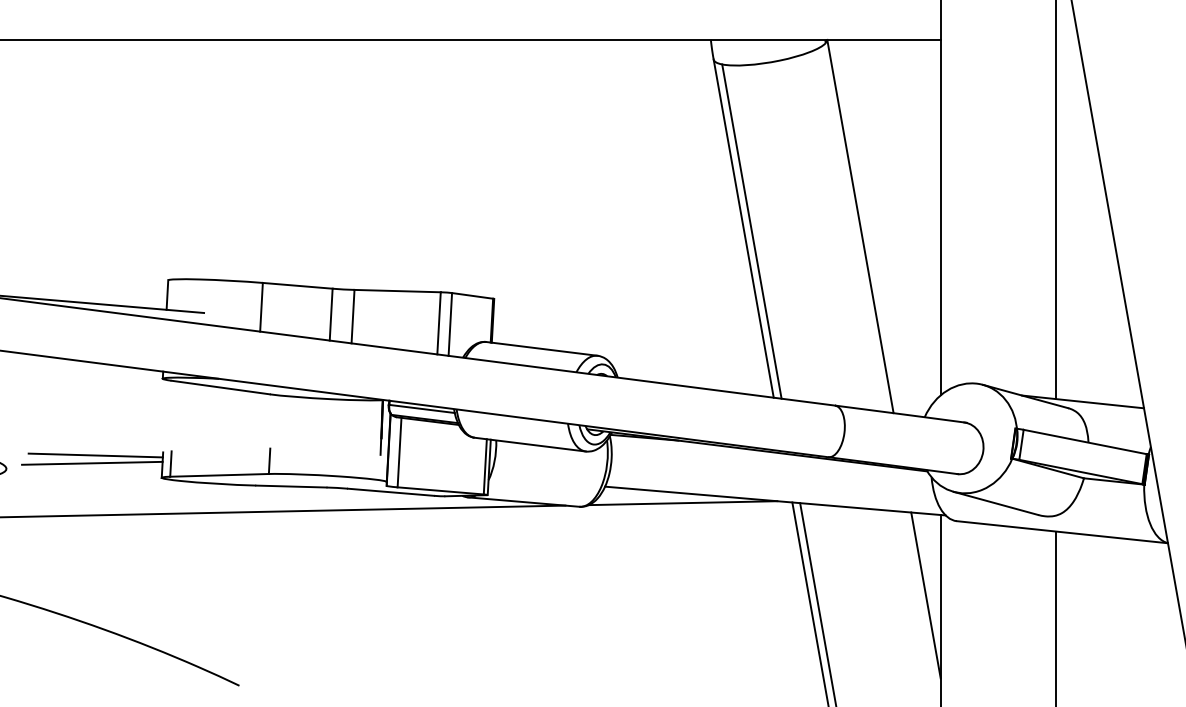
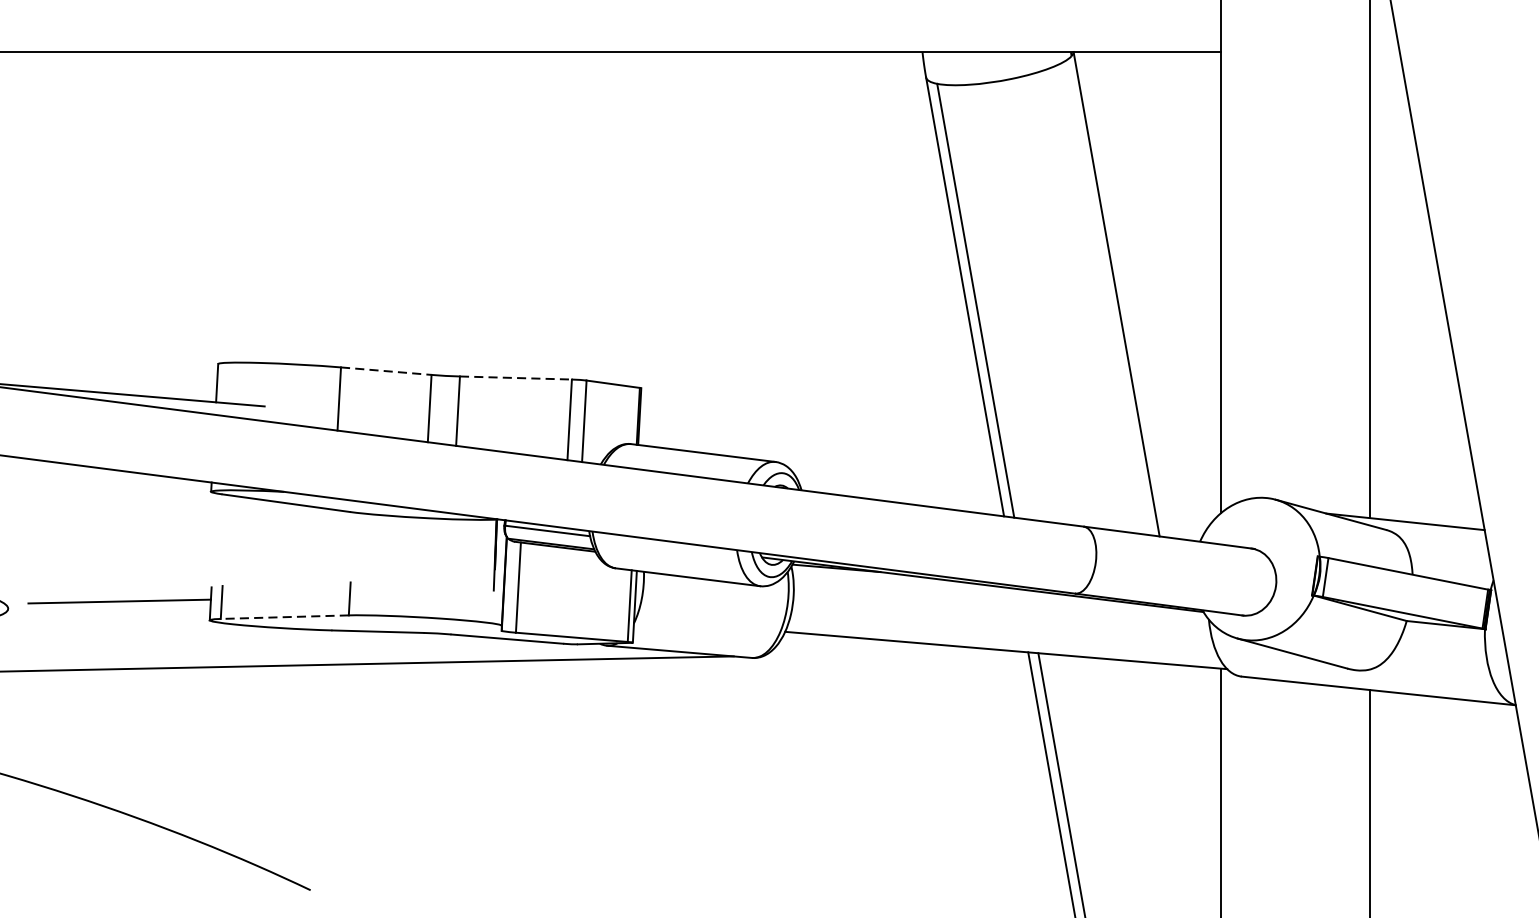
line: (298, 285) -> (387, 370), solid -> dashed
line: (398, 291) -> (517, 378), solid -> dashed
line: (95, 455) -> (123, 591), removed
line: (219, 475) -> (284, 617), solid -> dashed
line: (682, 503) -> (885, 653), removed
line: (925, 595) -> (1201, 773), removed

